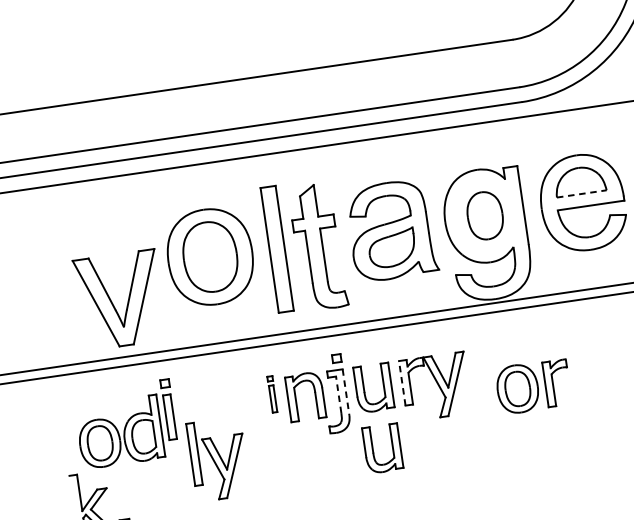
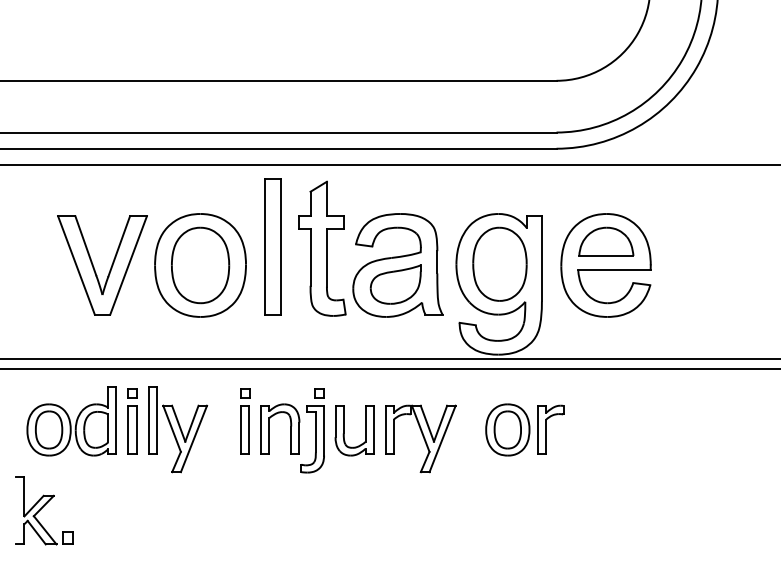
line: (581, 193) -> (606, 255), dashed -> solid
part: (484, 215) -> (499, 263), size x1.43
part: (318, 246) -> (322, 248), moved
part: (276, 249) -> (272, 246), moved
part: (112, 302) -> (94, 266), moved
line: (402, 382) -> (385, 429), dashed -> solid
part: (533, 386) -> (524, 429), moved
line: (346, 391) -> (324, 430), dashed -> solid
part: (272, 394) -> (245, 421), size x1.67
line: (338, 395) -> (315, 432), dashed -> solid
part: (119, 432) -> (71, 421), moved
part: (373, 449) -> (344, 496), removed
part: (219, 459) -> (178, 429), moved

